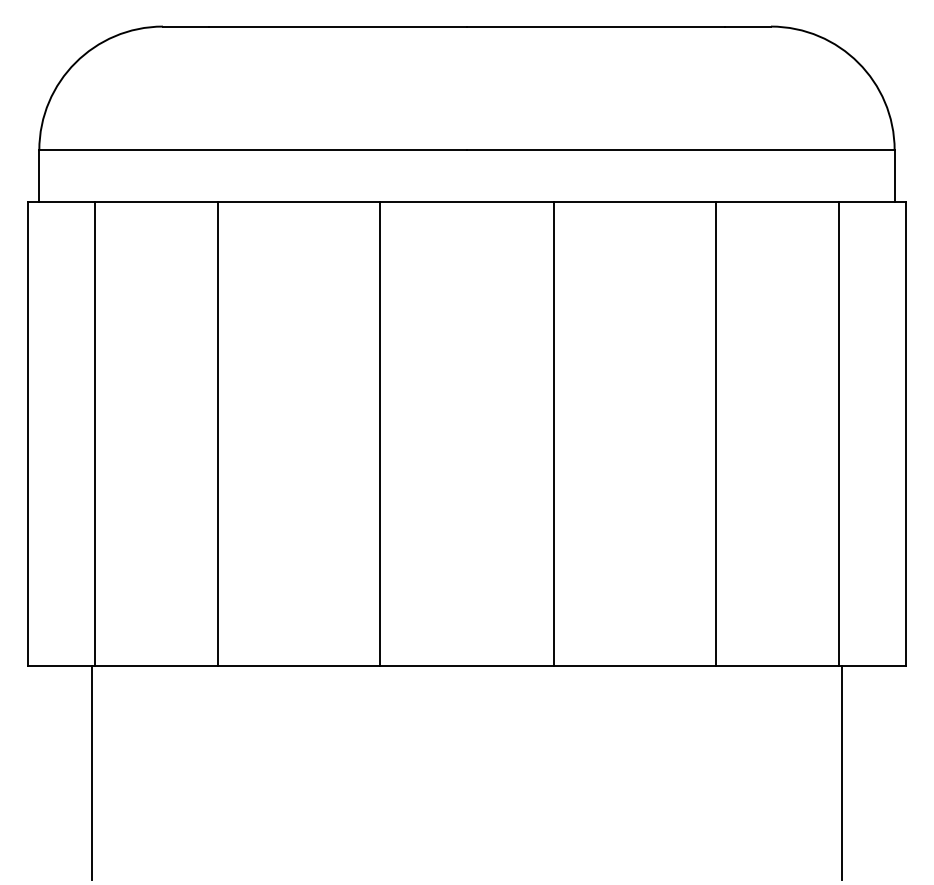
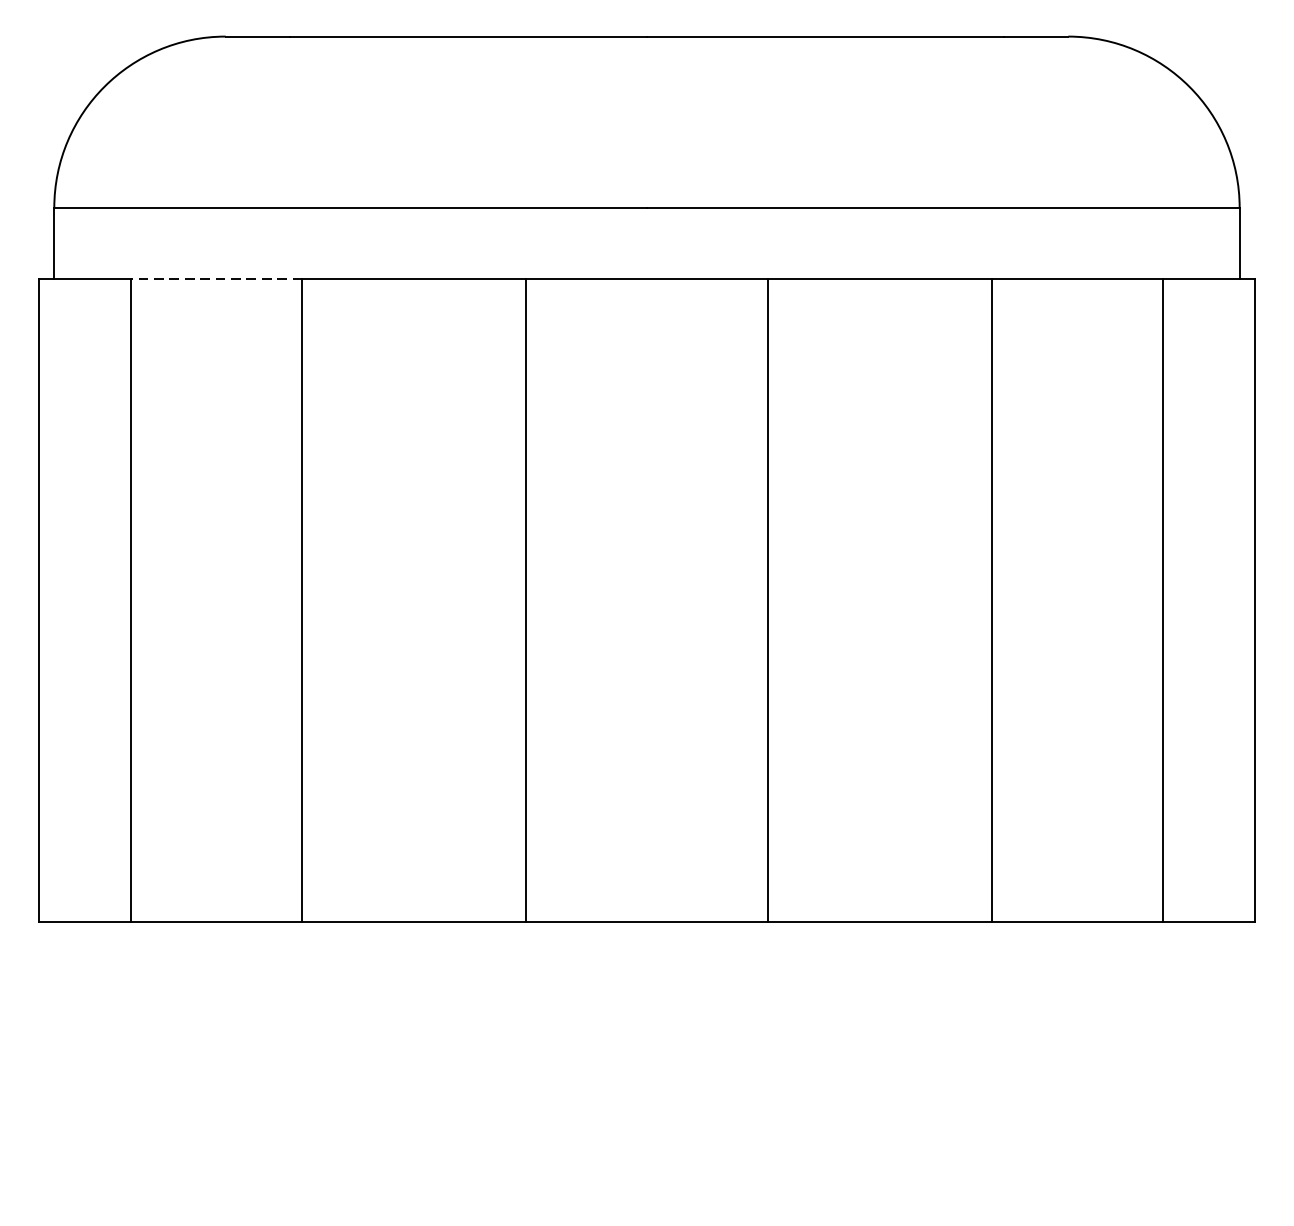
line: (156, 201) -> (216, 278), solid -> dashed
line: (91, 772) -> (126, 1070), removed
line: (842, 772) -> (1167, 1070), removed

